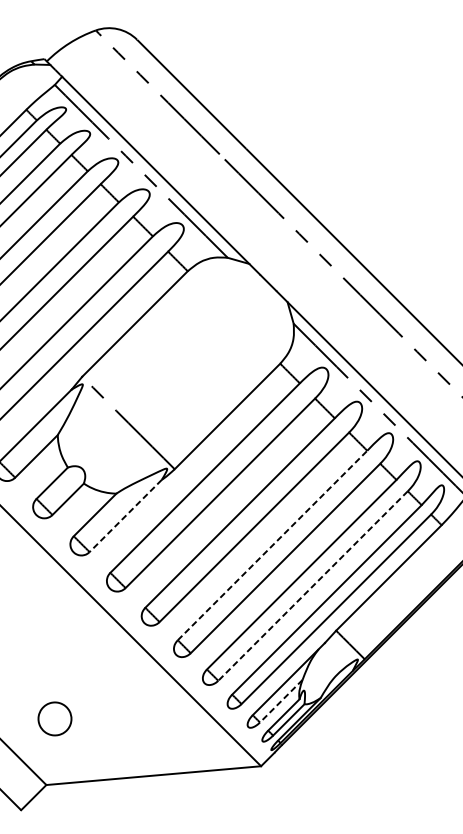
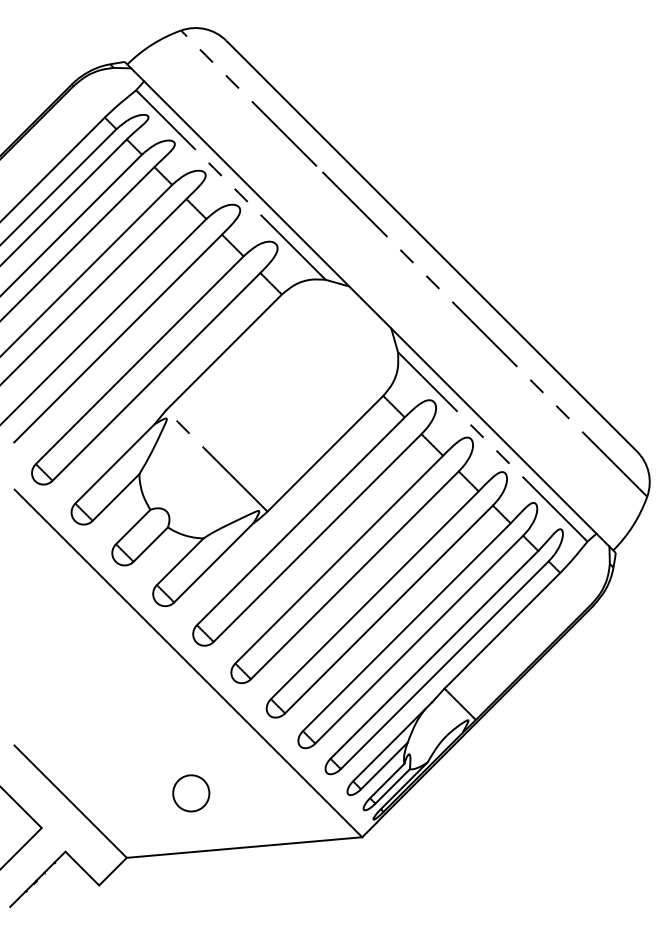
line: (125, 515) -> (213, 562), dashed -> solid
line: (272, 545) -> (374, 595), dashed -> solid
line: (313, 585) -> (419, 639), dashed -> solid
line: (281, 701) -> (384, 766), dashed -> solid
part: (55, 719) -> (191, 793), moved

